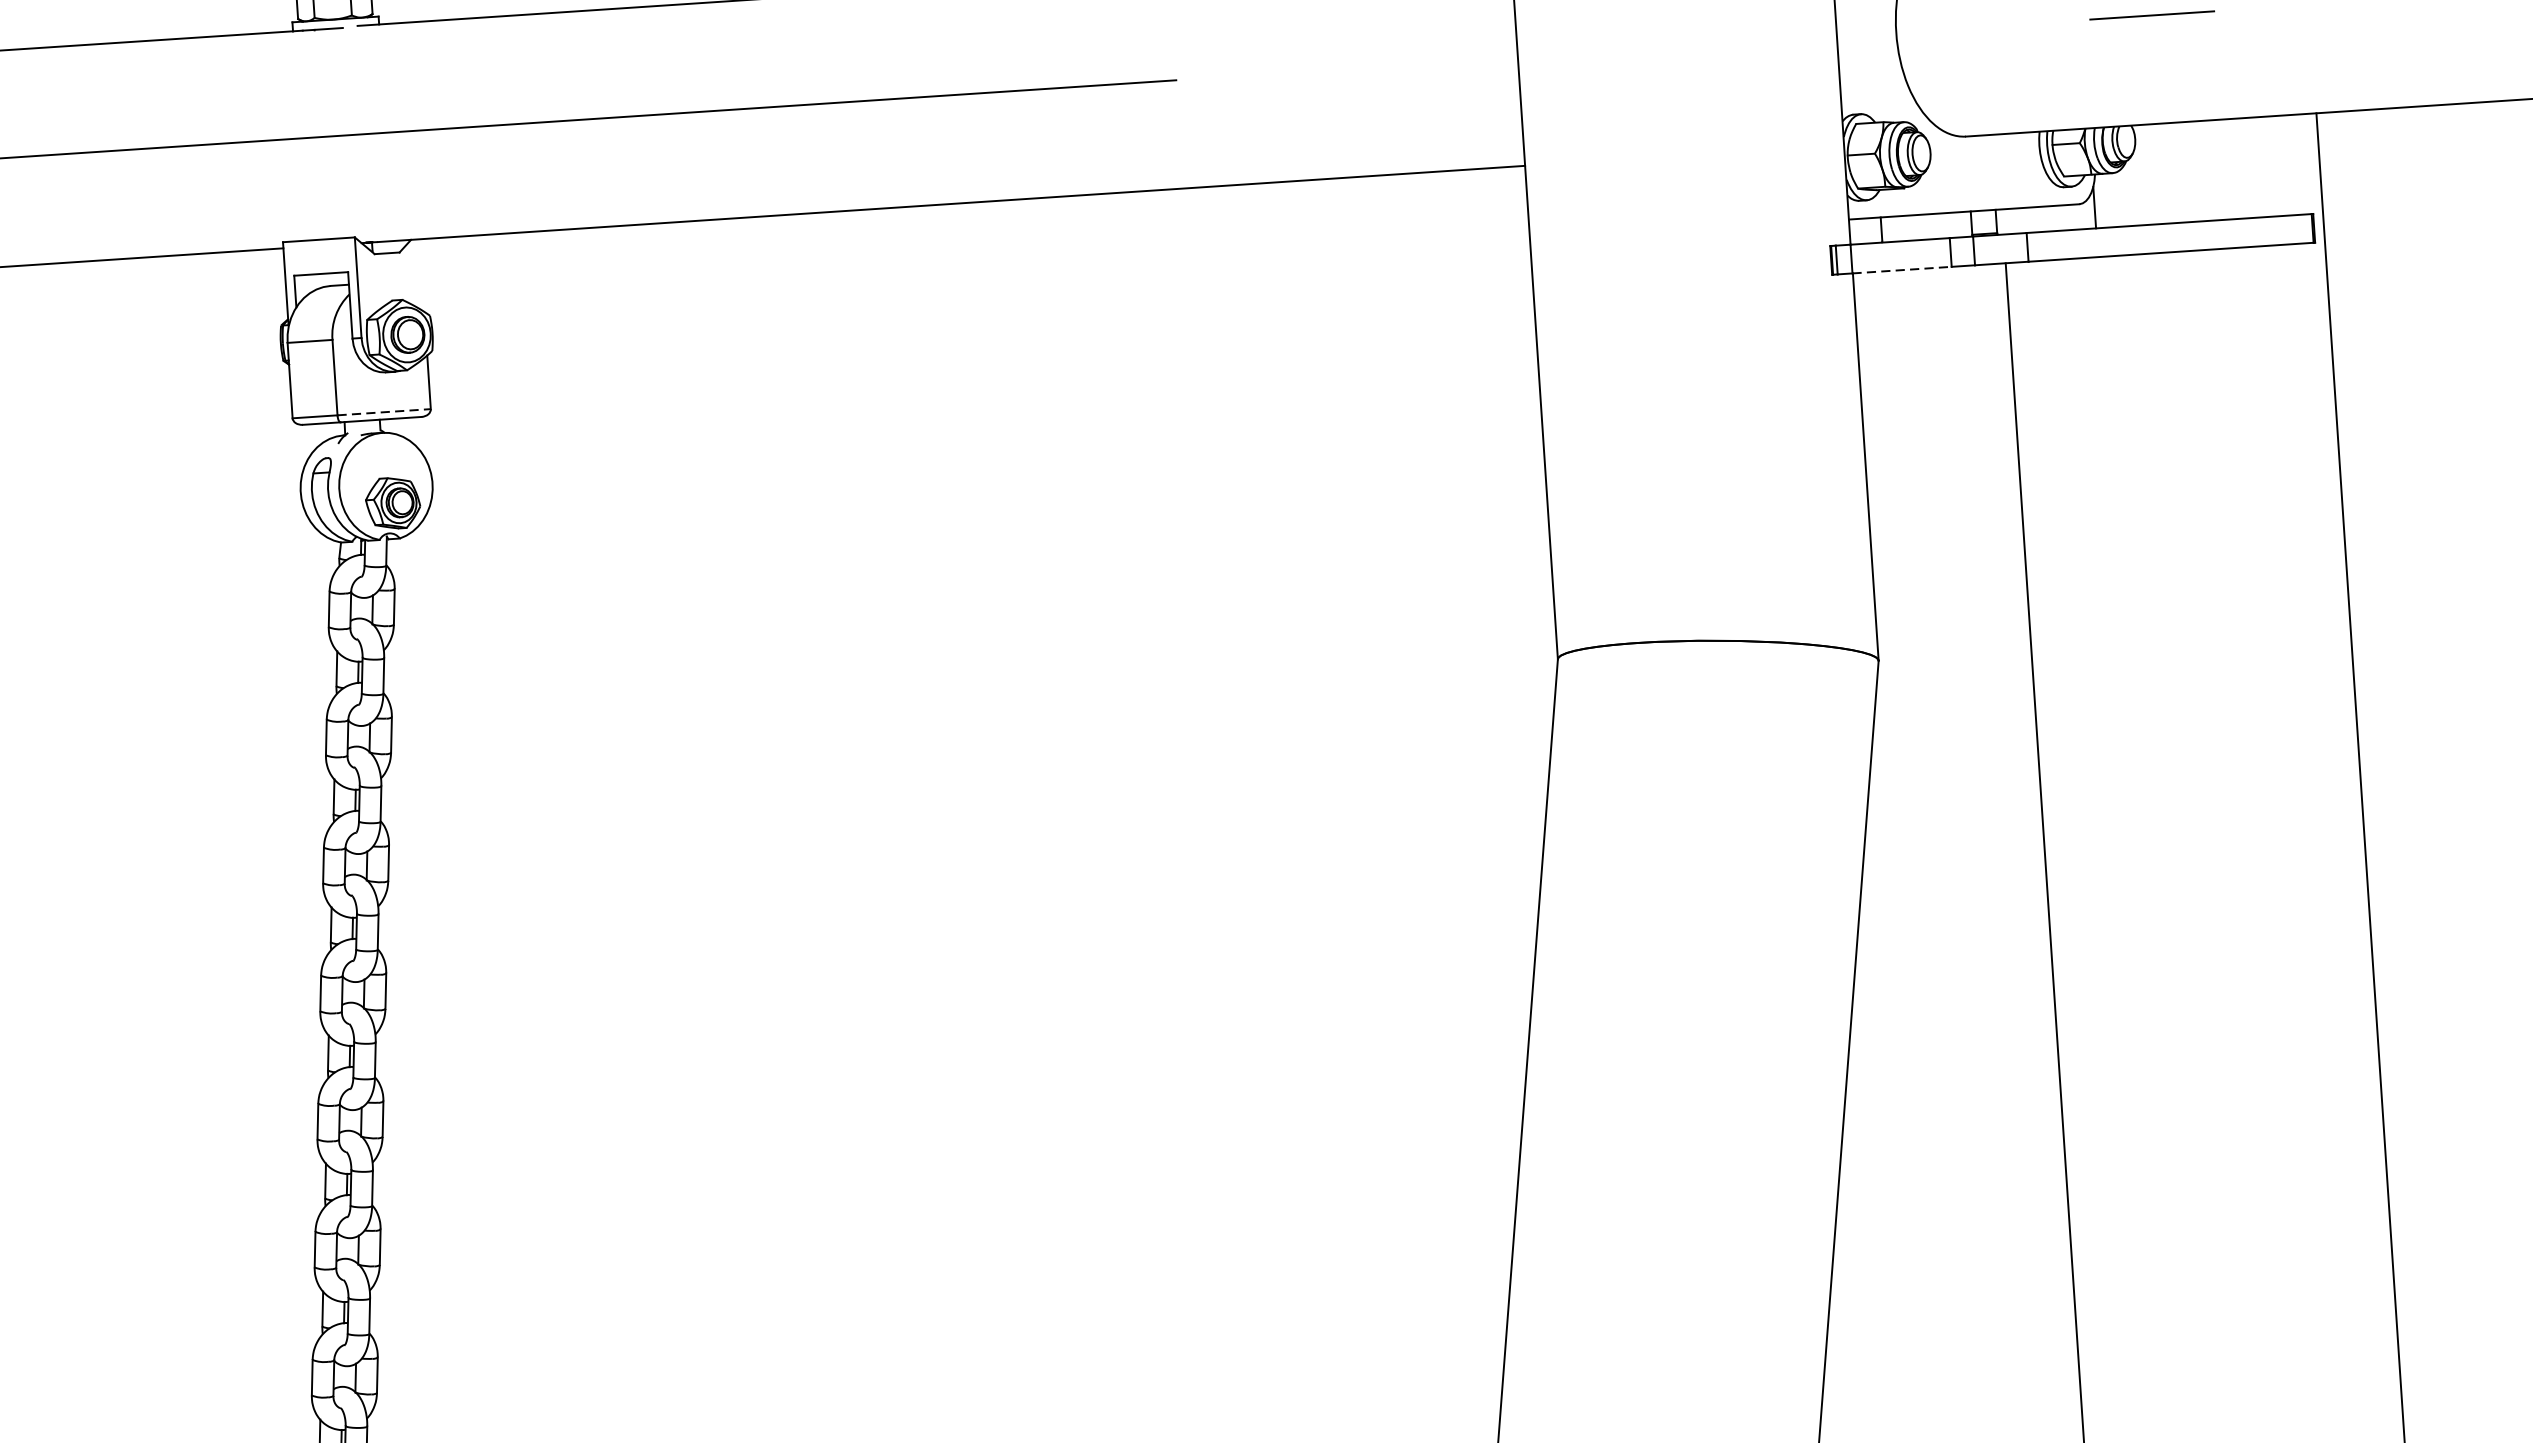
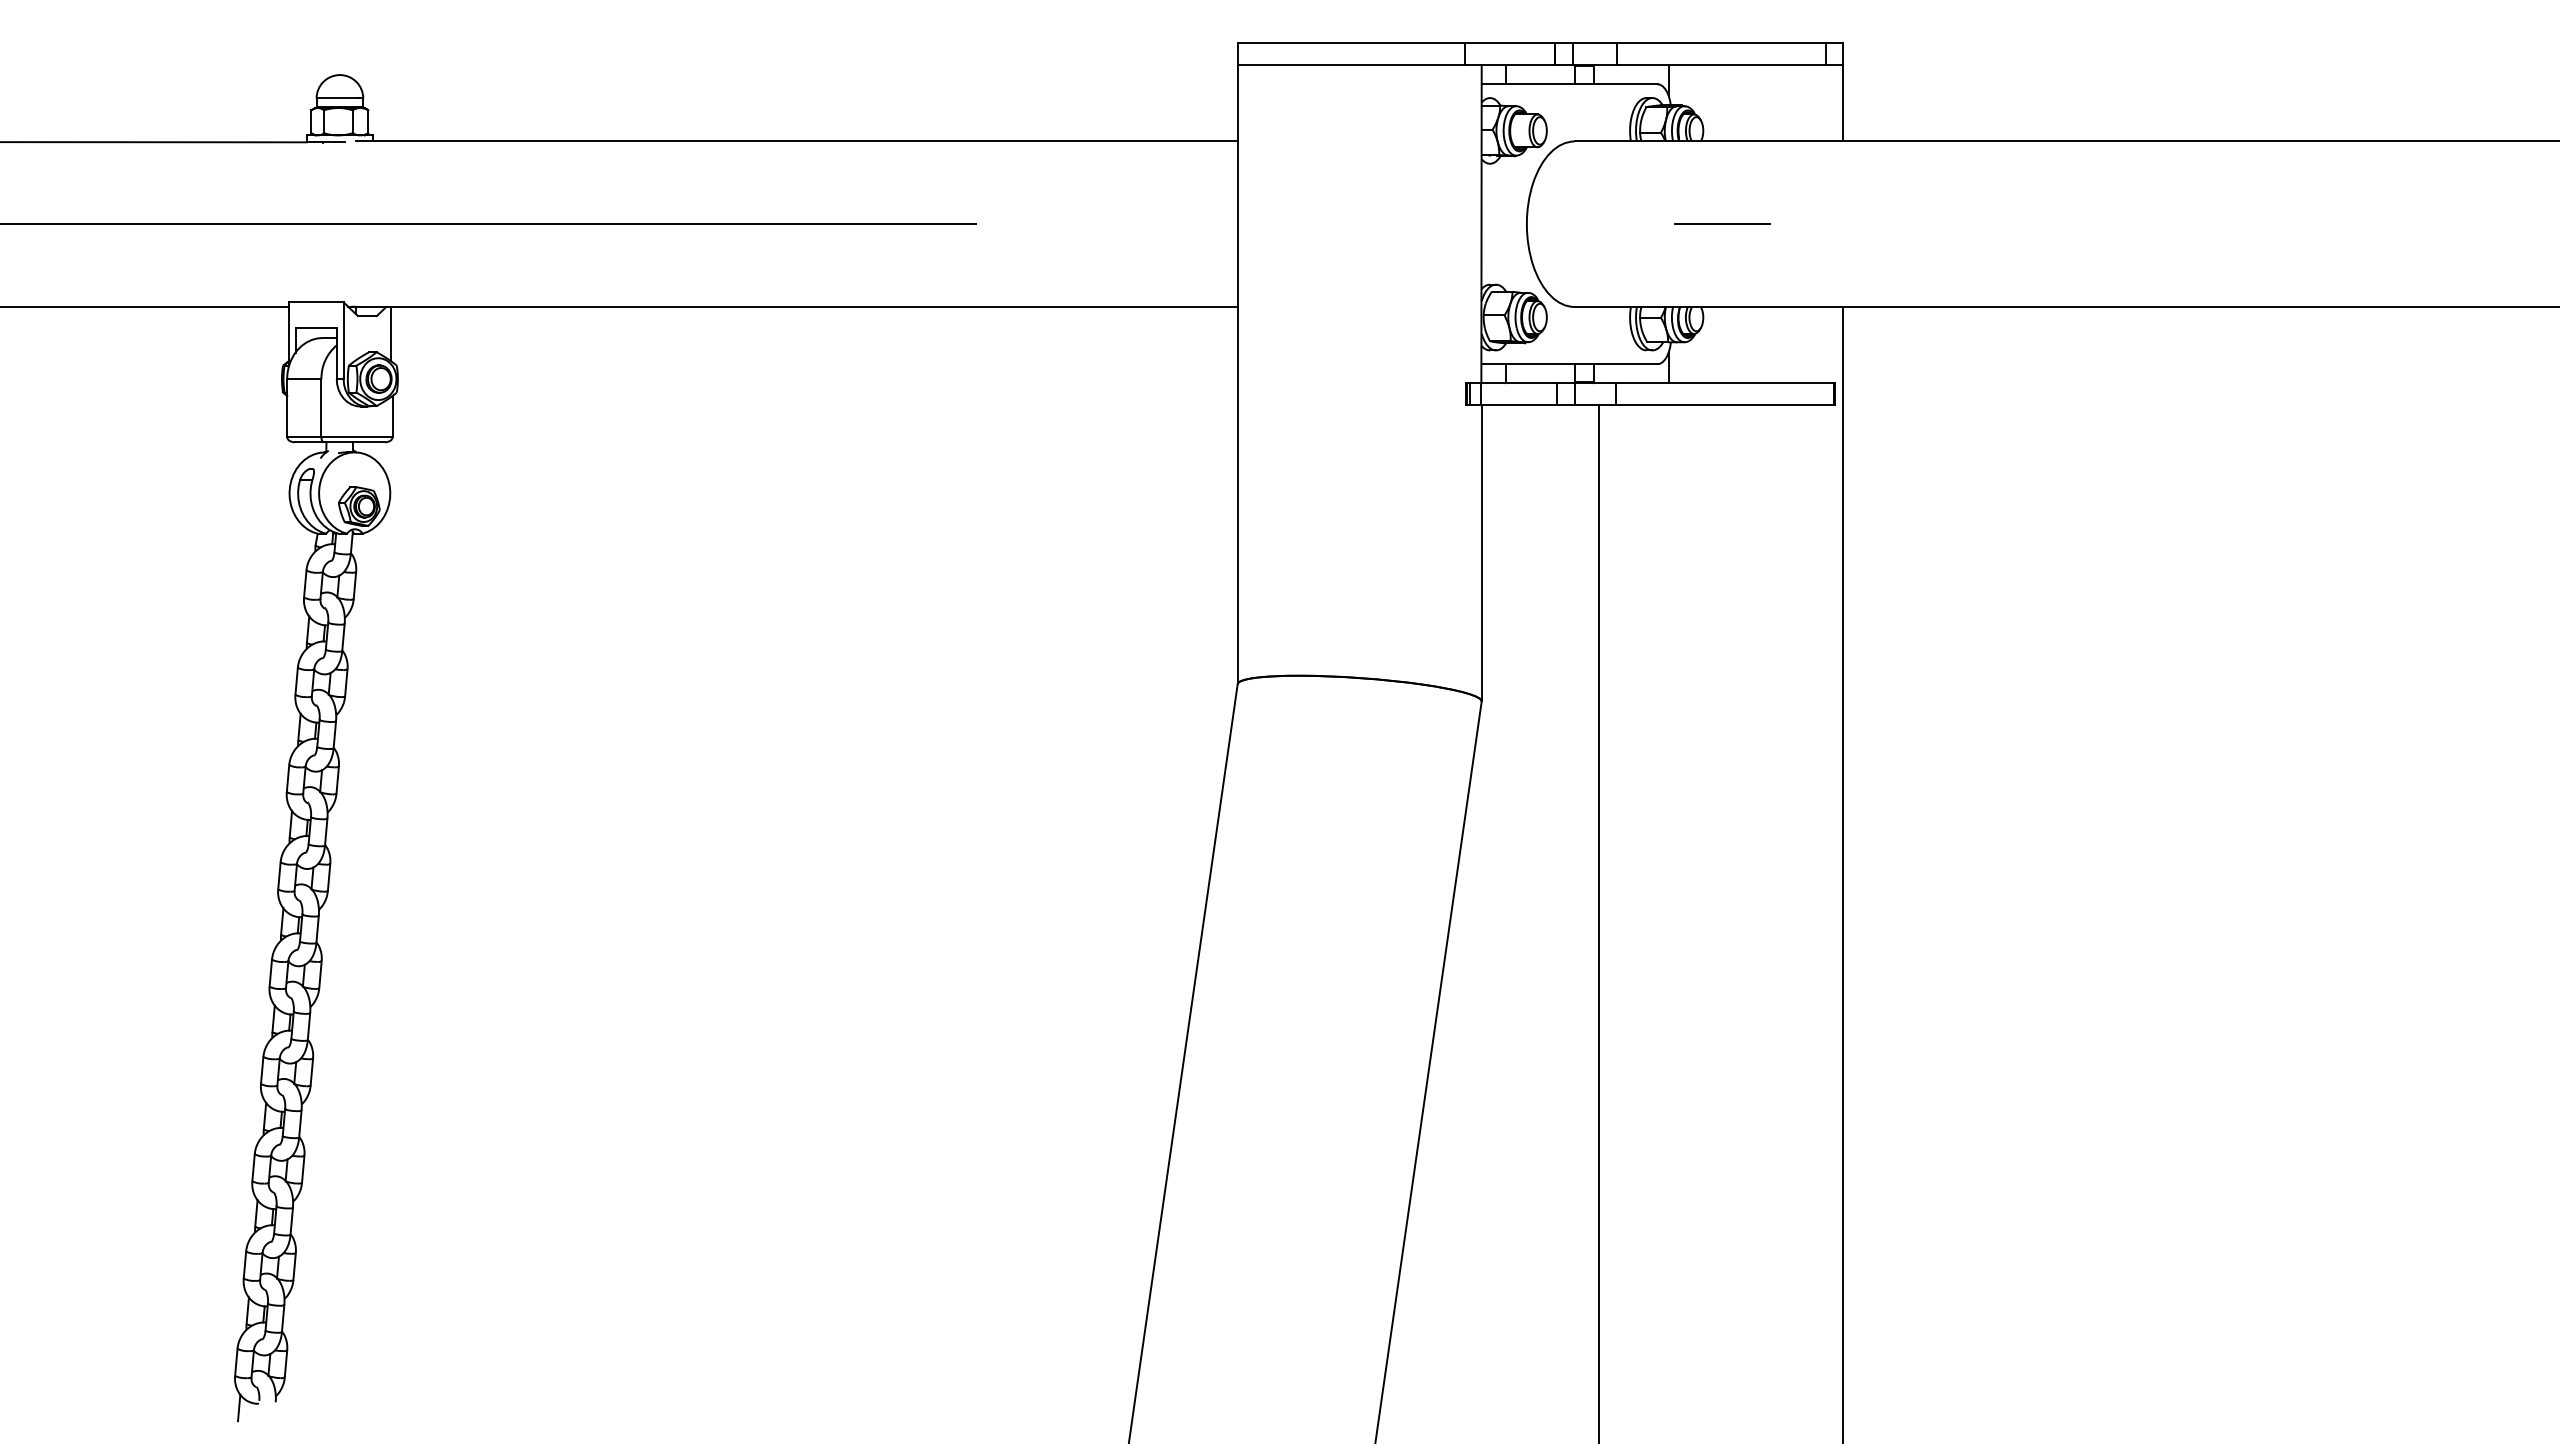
line: (1902, 270) -> (1519, 405), dashed -> solid
line: (420, 274) -> (391, 333), added
line: (384, 411) -> (357, 436), dashed -> solid

